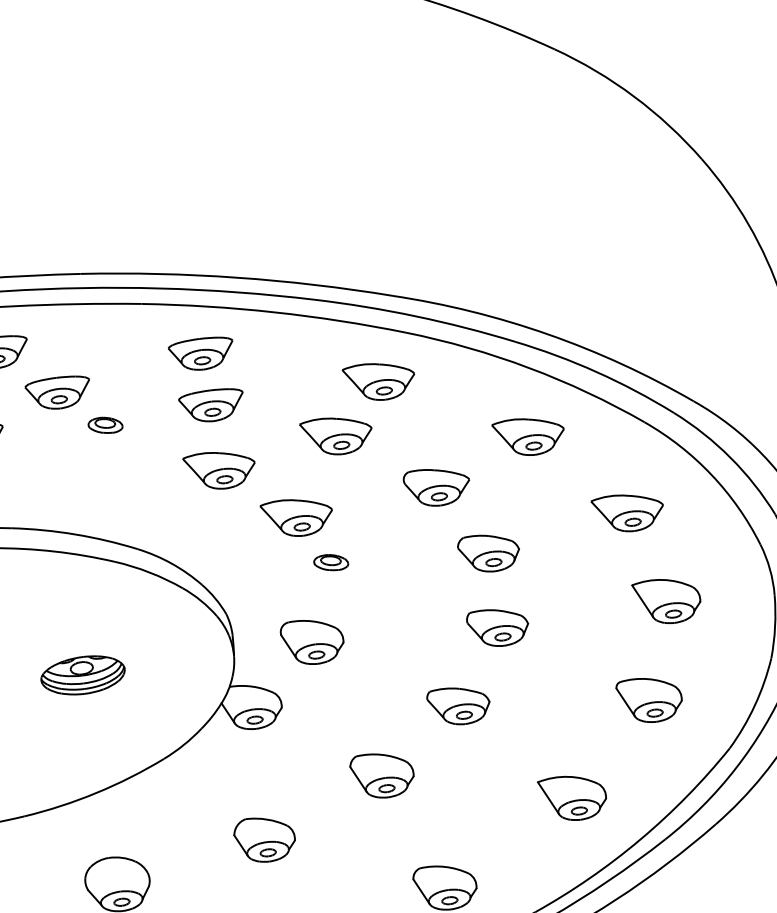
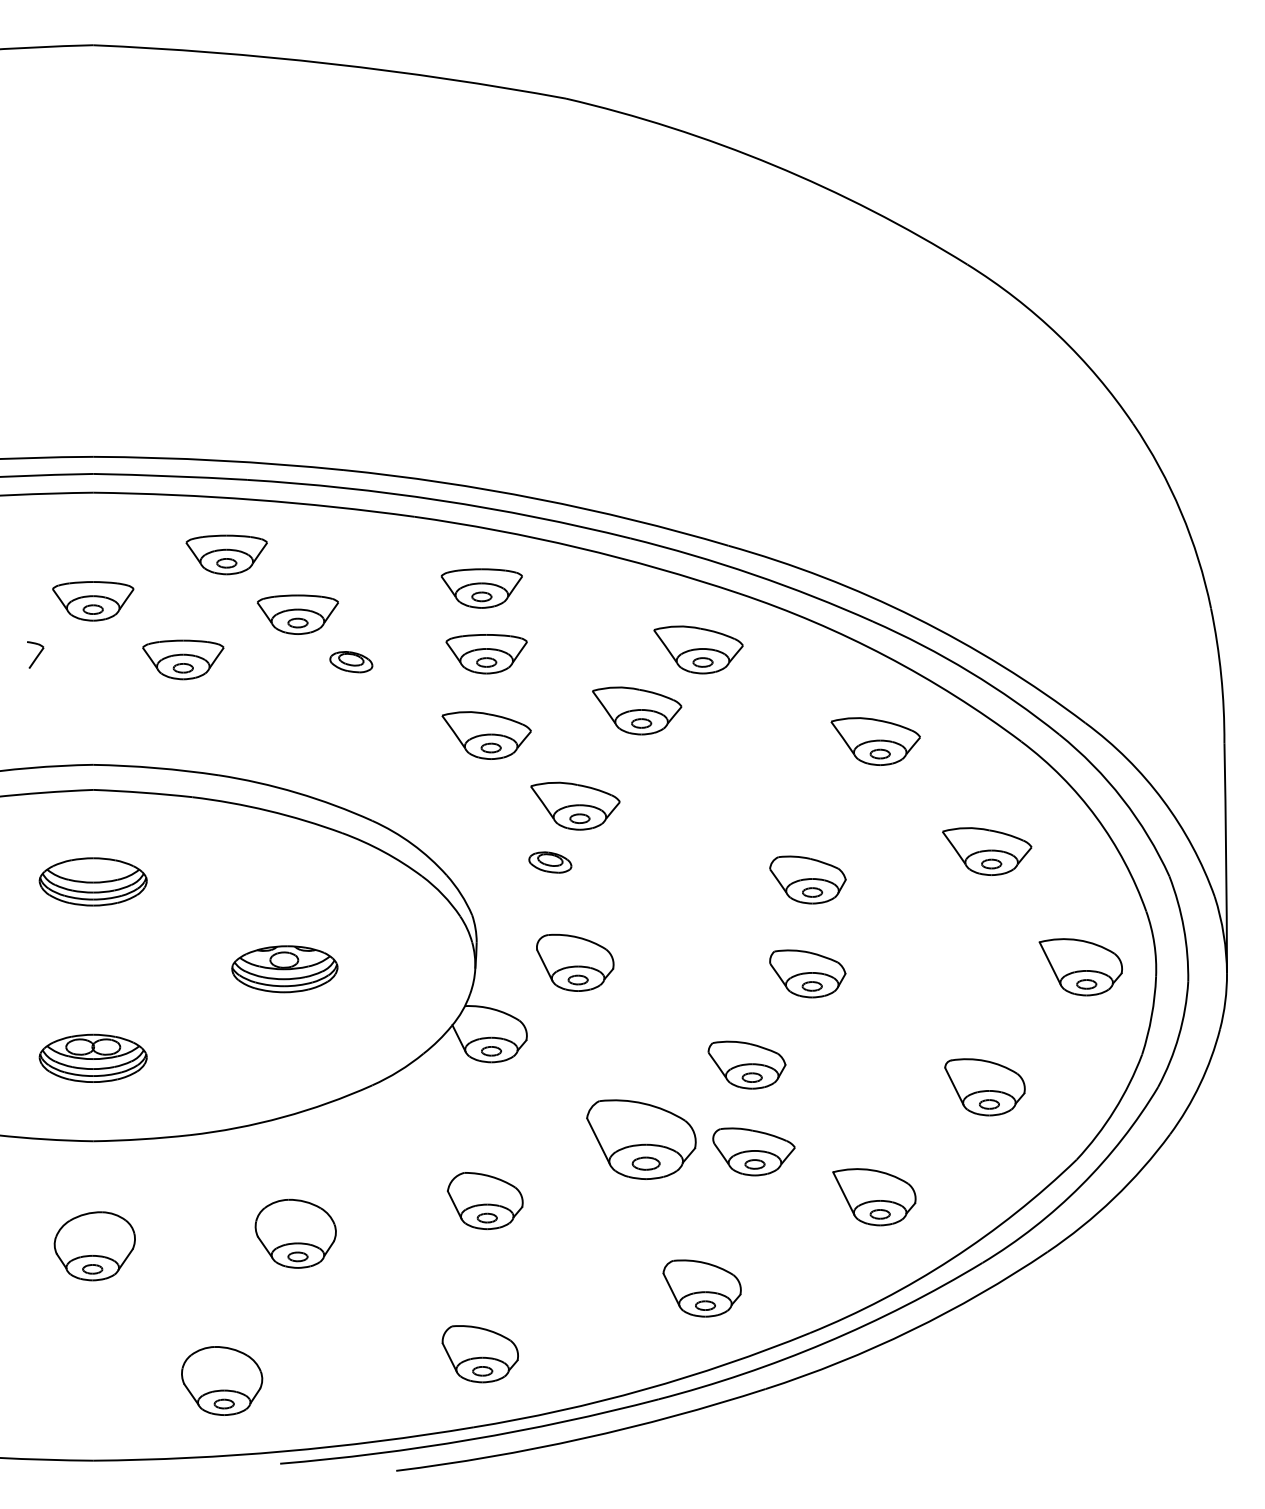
part: (436, 486) -> (753, 1151), moved
part: (331, 562) -> (550, 862), moved
part: (667, 601) -> (1080, 967), moved
part: (381, 775) -> (640, 1139), size x1.4

